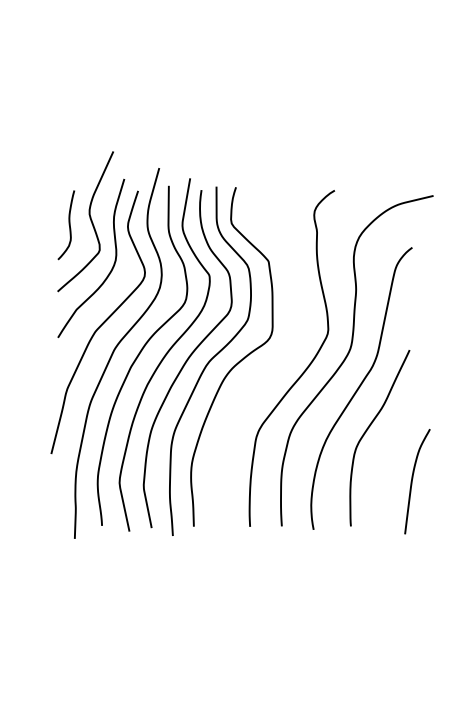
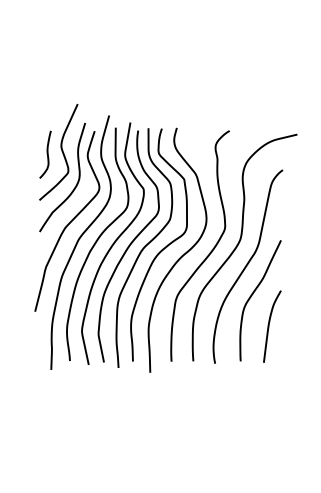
curve: (266, 370) -> (182, 254), added
curve: (413, 481) -> (269, 326), moved

